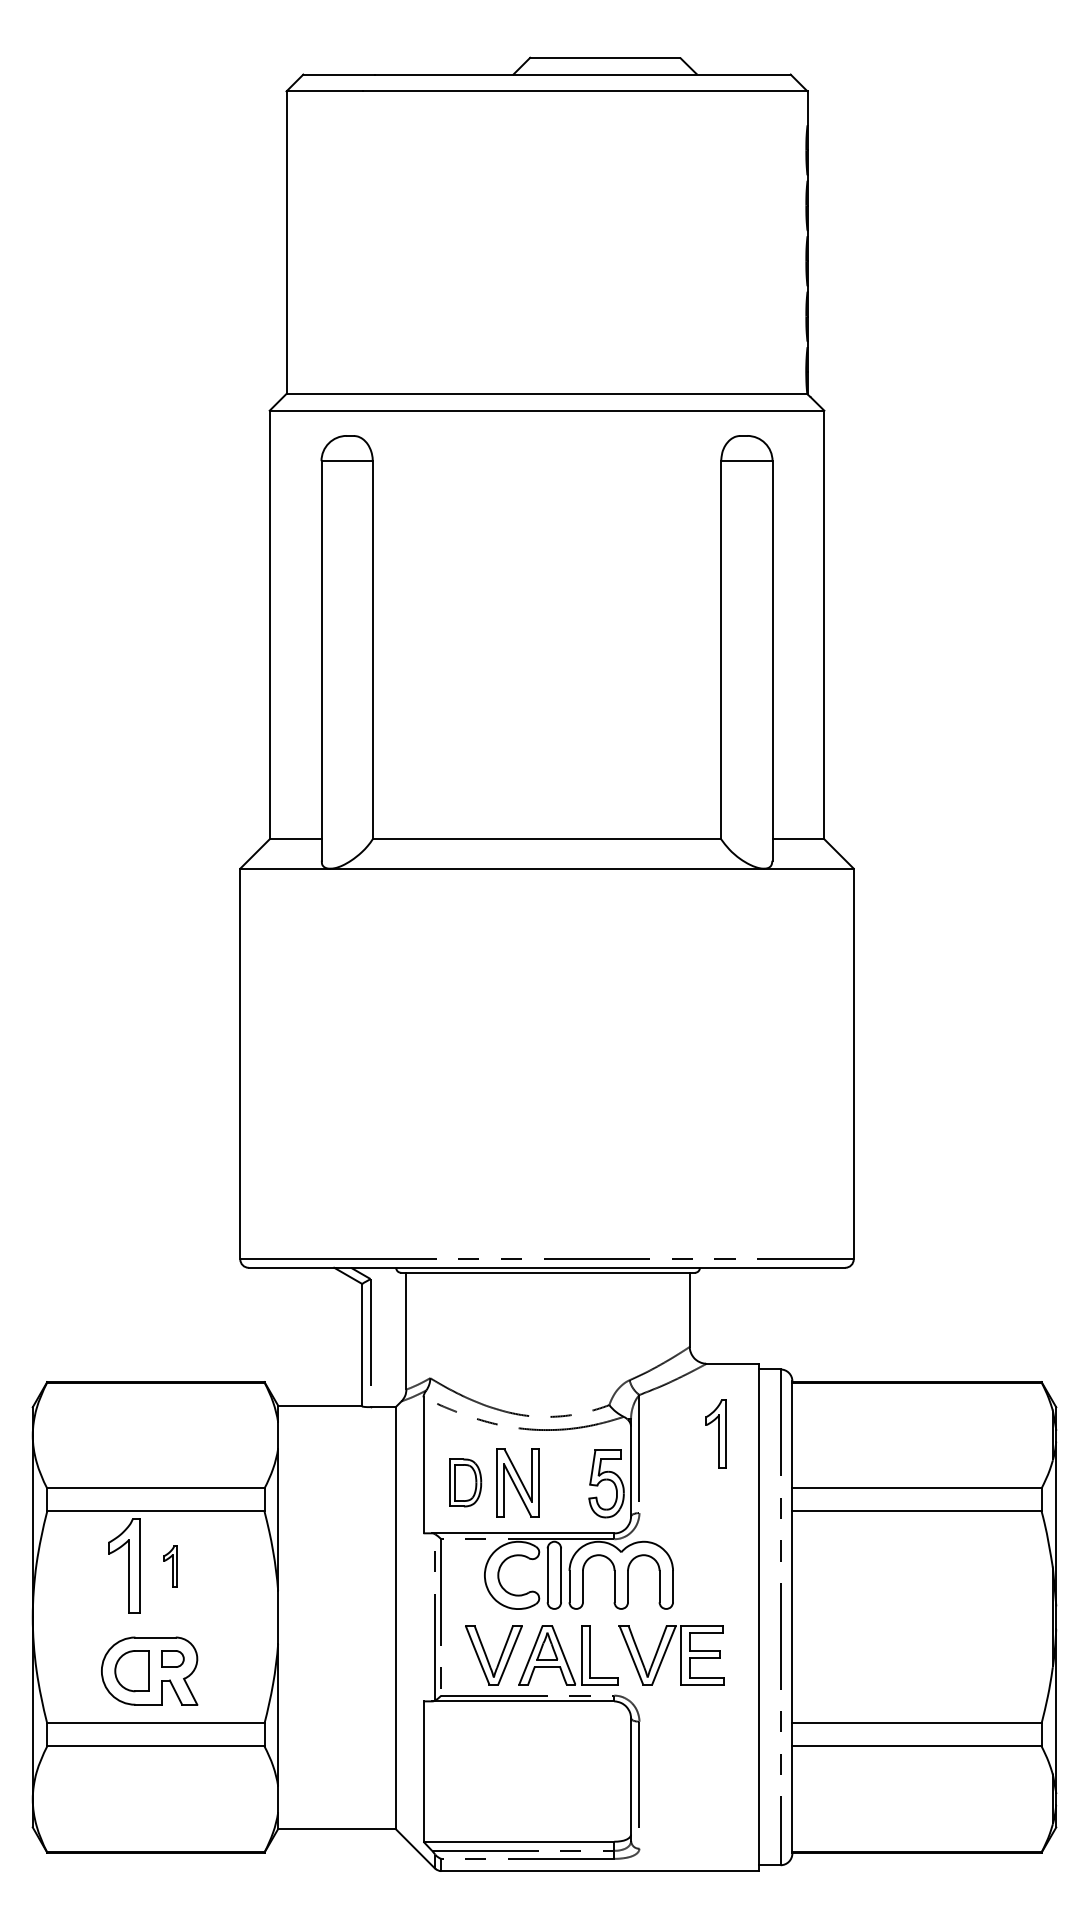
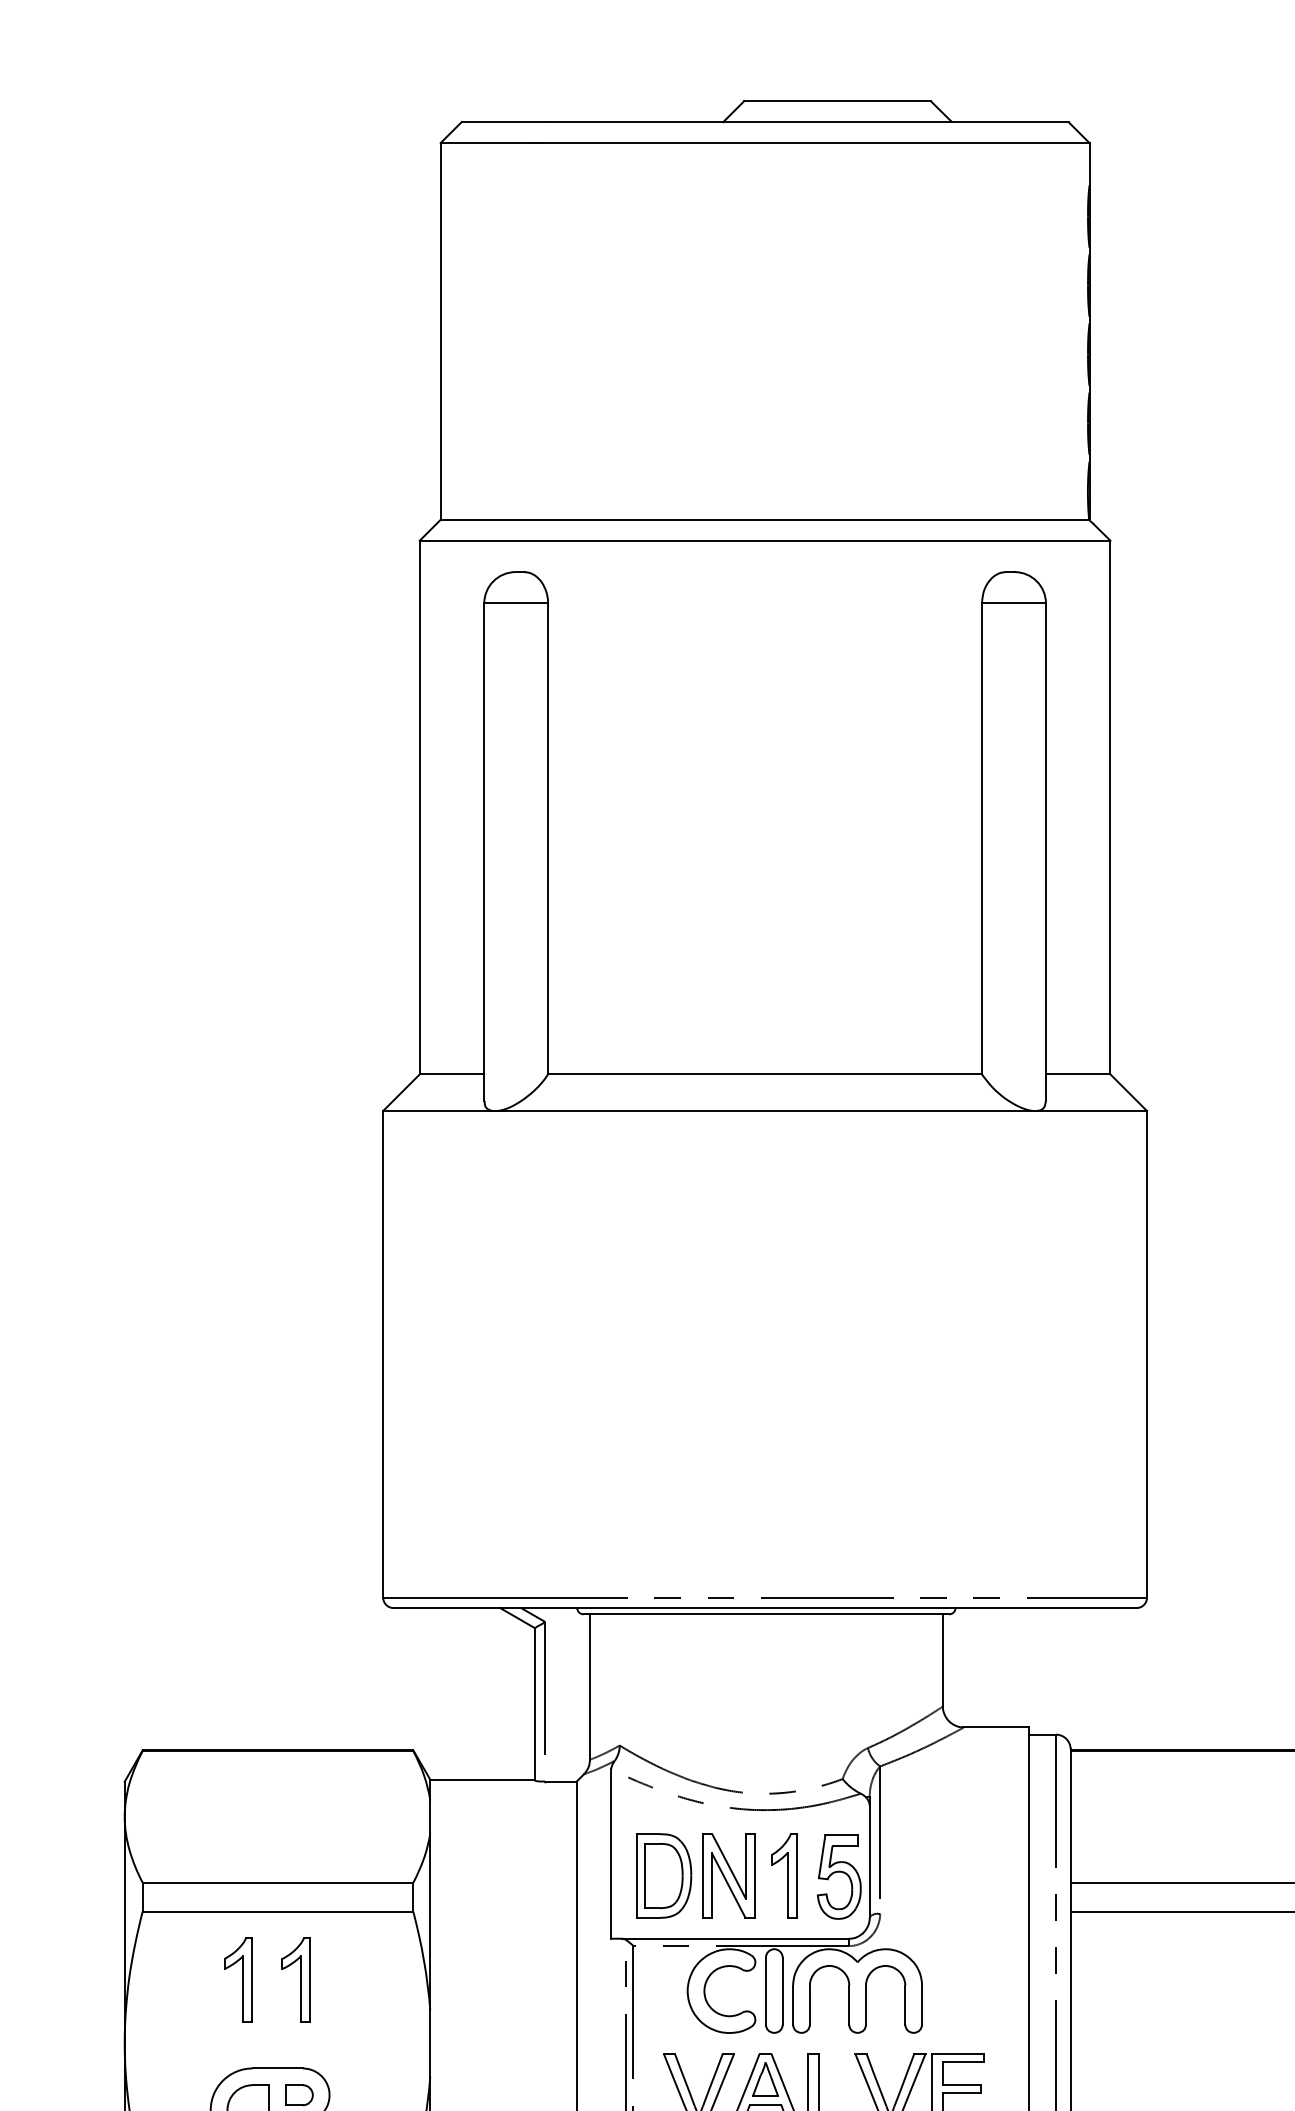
part: (715, 1433) -> (783, 1875), moved
part: (465, 1482) -> (663, 1875), size x1.43
part: (123, 1566) -> (237, 1980), size x0.71
part: (170, 1566) -> (296, 1980), size x1.67

